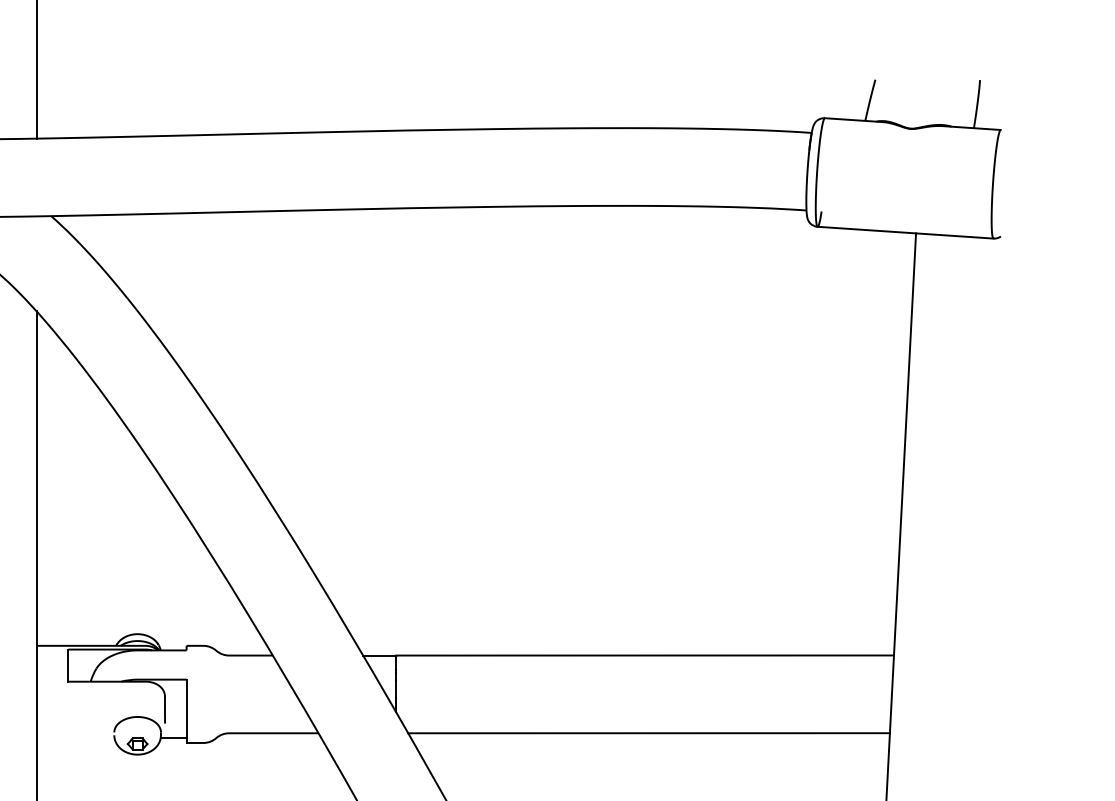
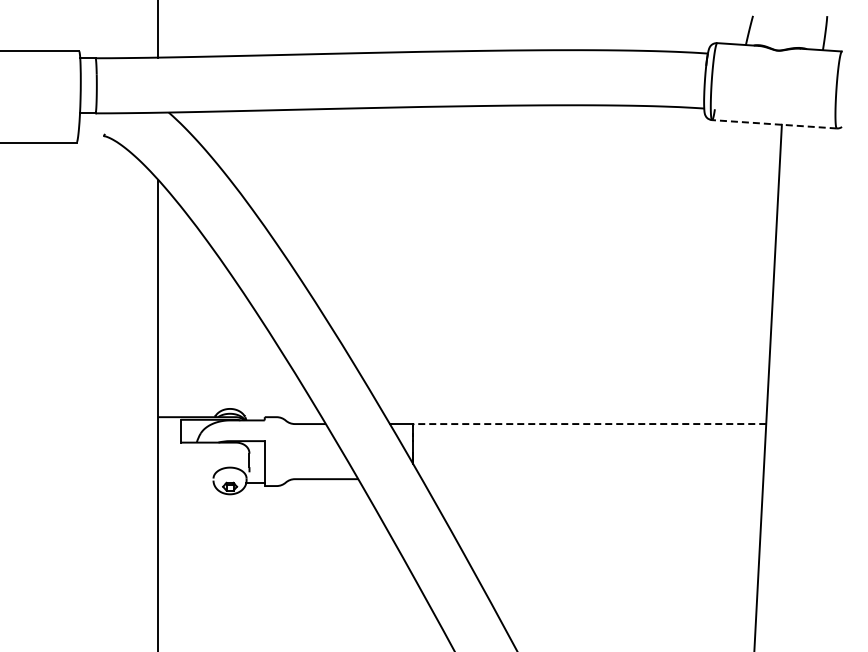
line: (904, 232) -> (773, 124), solid -> dashed
line: (644, 656) -> (589, 424), solid -> dashed
line: (648, 733) -> (592, 479), removed

